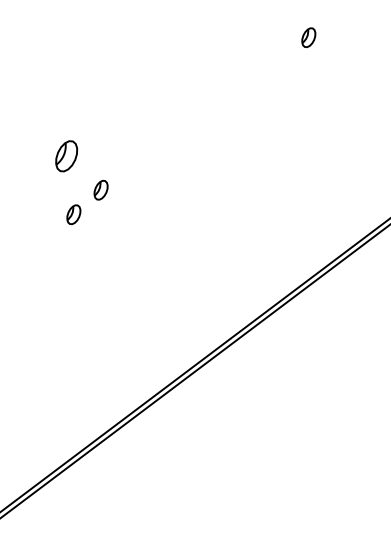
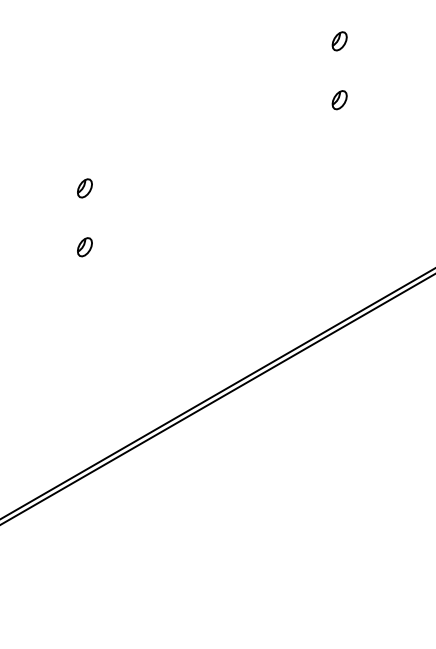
part: (66, 156) -> (84, 188), size x0.62
part: (100, 190) -> (114, 226), removed

